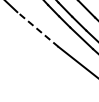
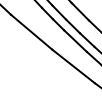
line: (37, 29) -> (31, 32), dashed -> solid

